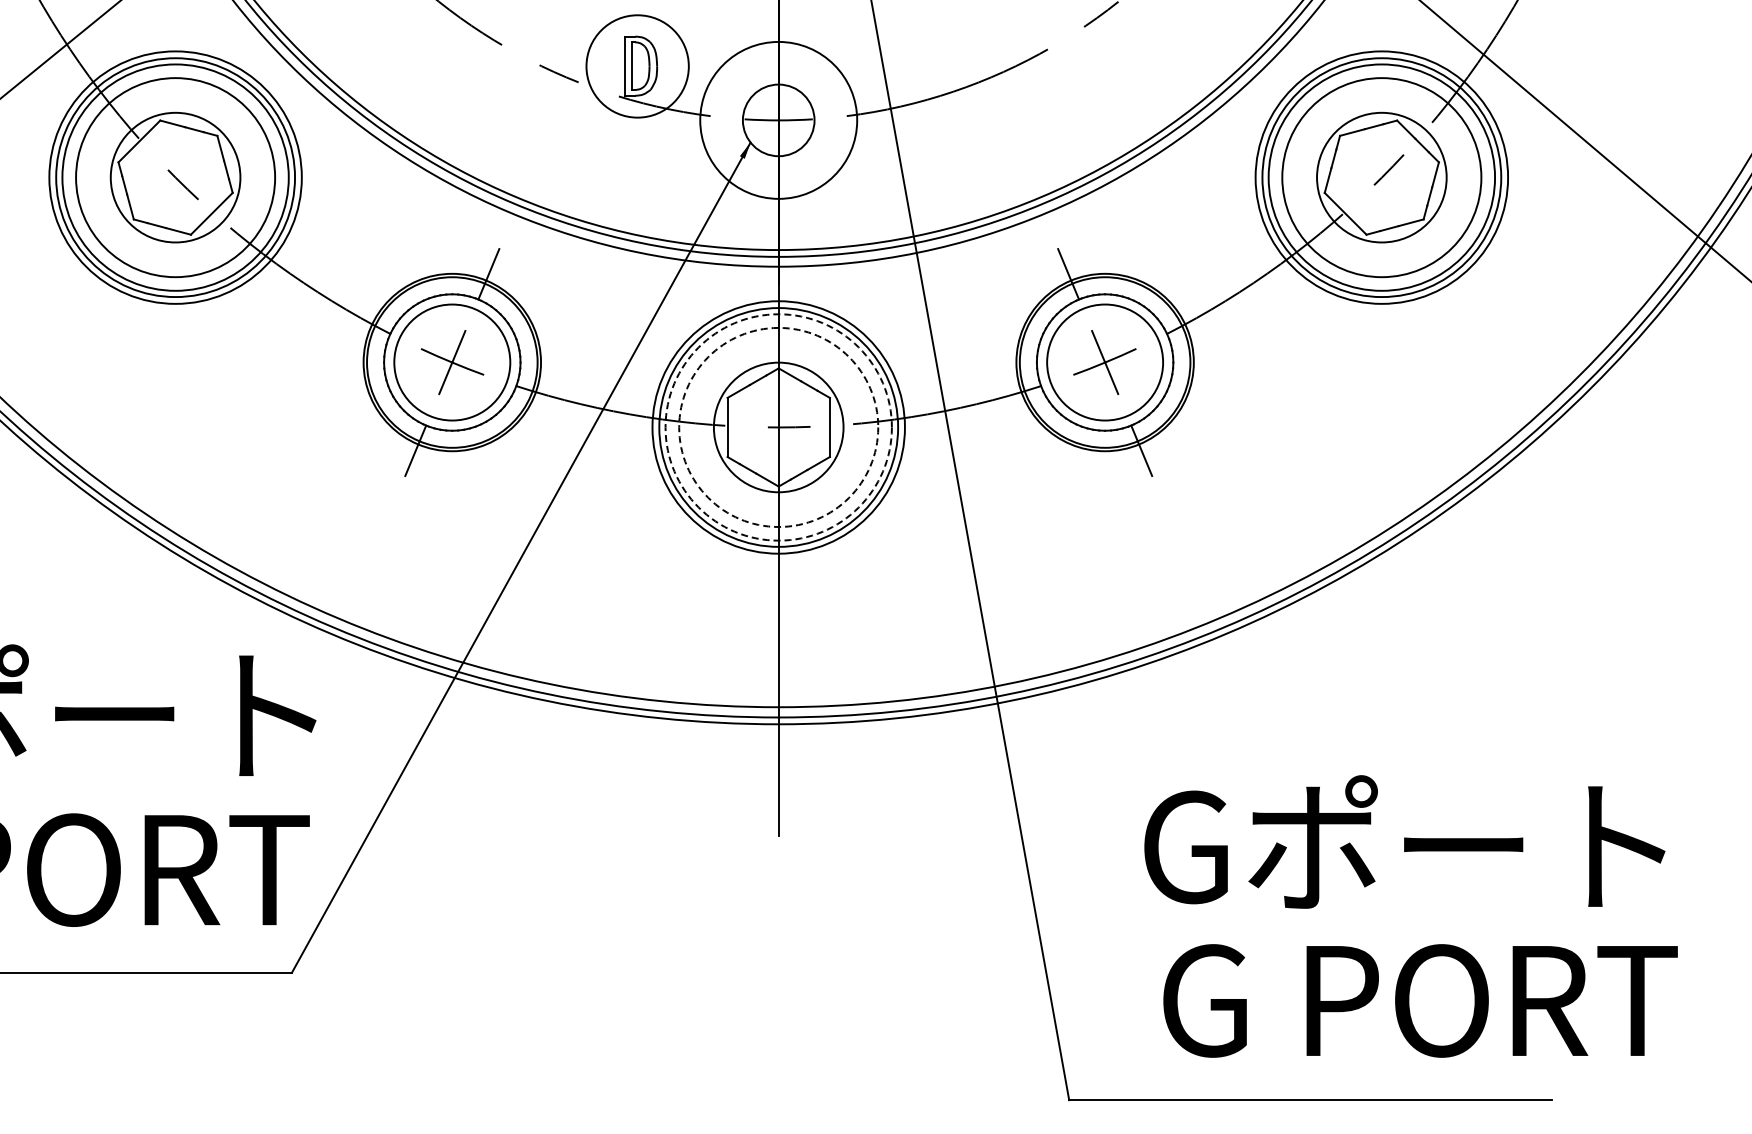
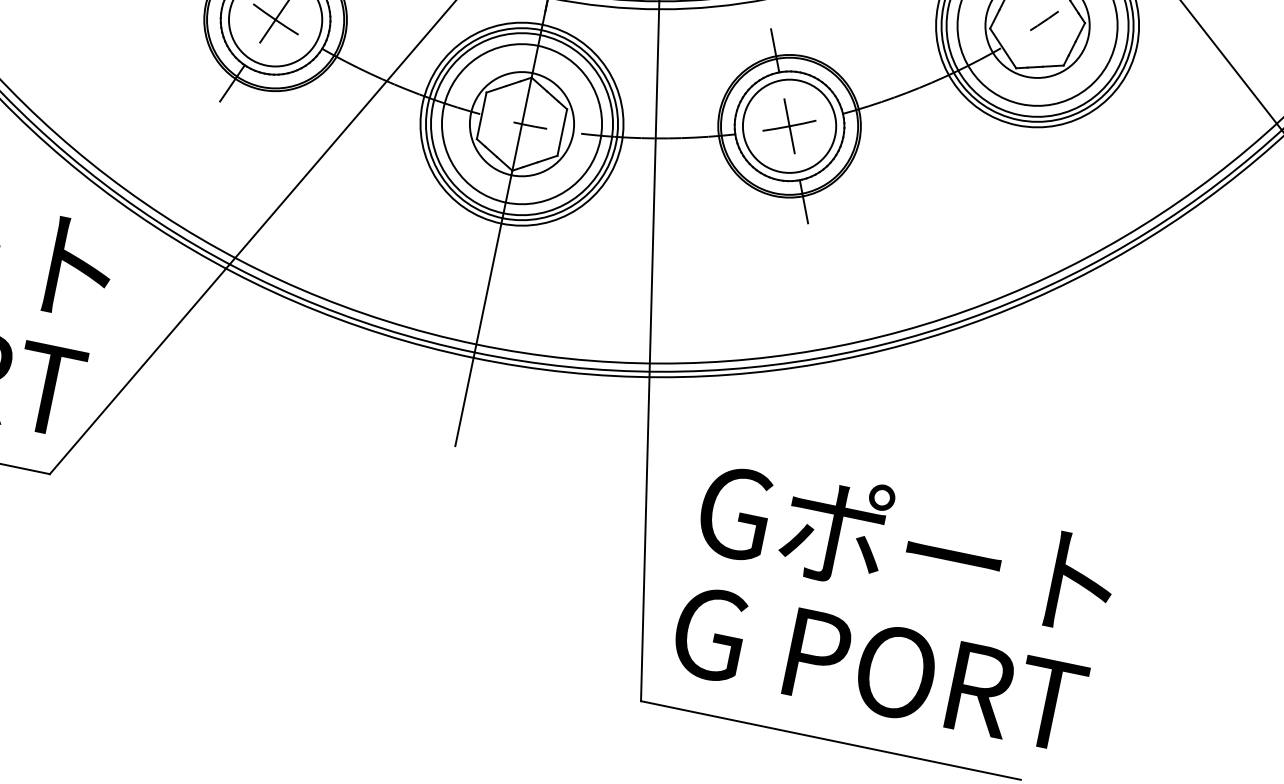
circle: (778, 427) -> (521, 124), dashed -> solid
circle: (778, 427) -> (521, 124), dashed -> solid
text: (1404, 841) -> (907, 544), moved
text: (1420, 1000) -> (879, 668), moved

